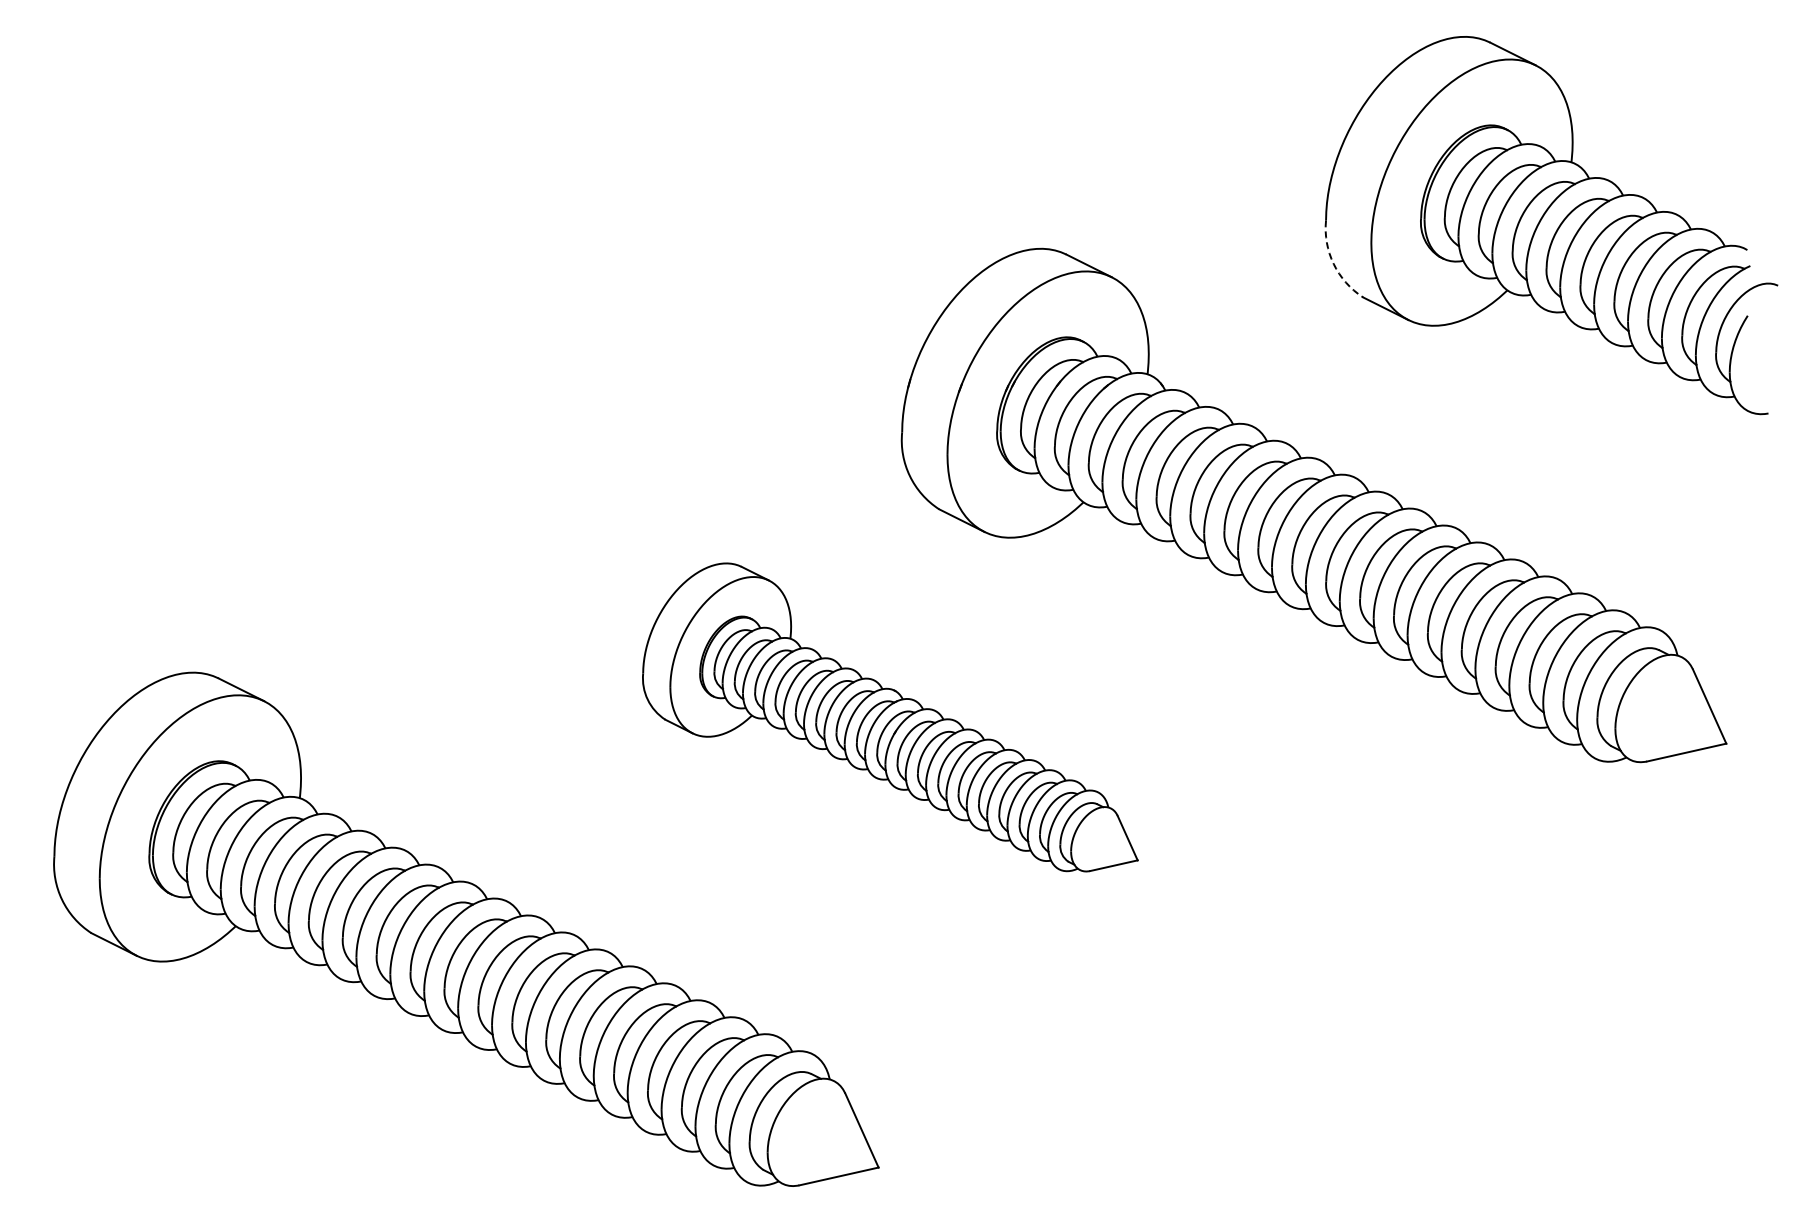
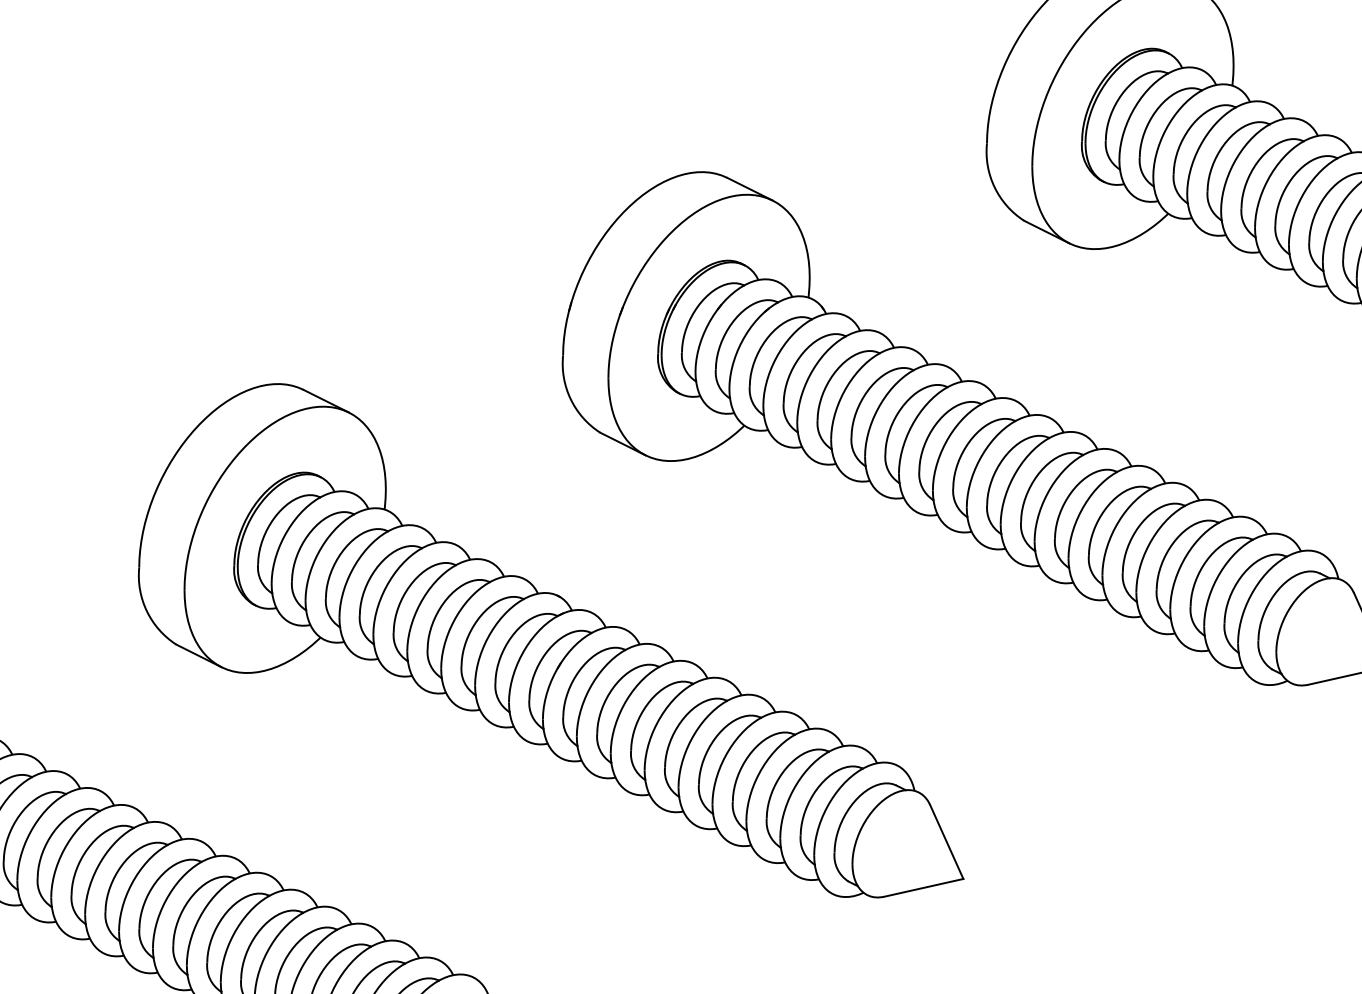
arc: (1333, 264) -> (994, 187), dashed -> solid
part: (890, 717) -> (551, 640), size x1.67

